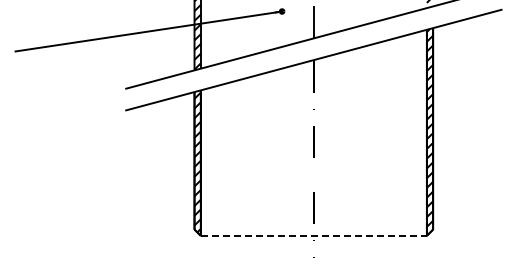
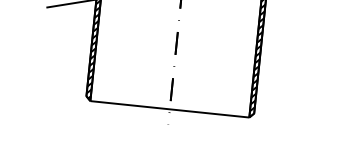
line: (314, 235) -> (170, 109), dashed -> solid

